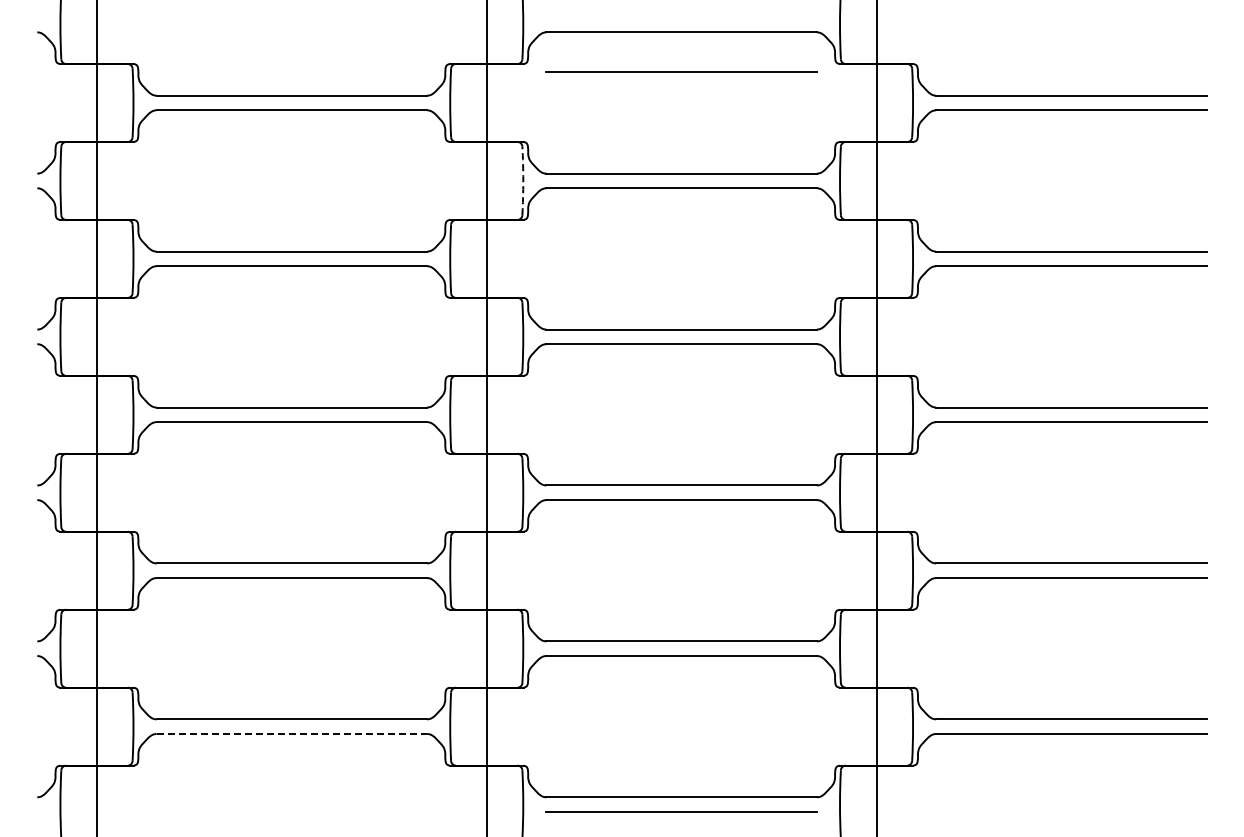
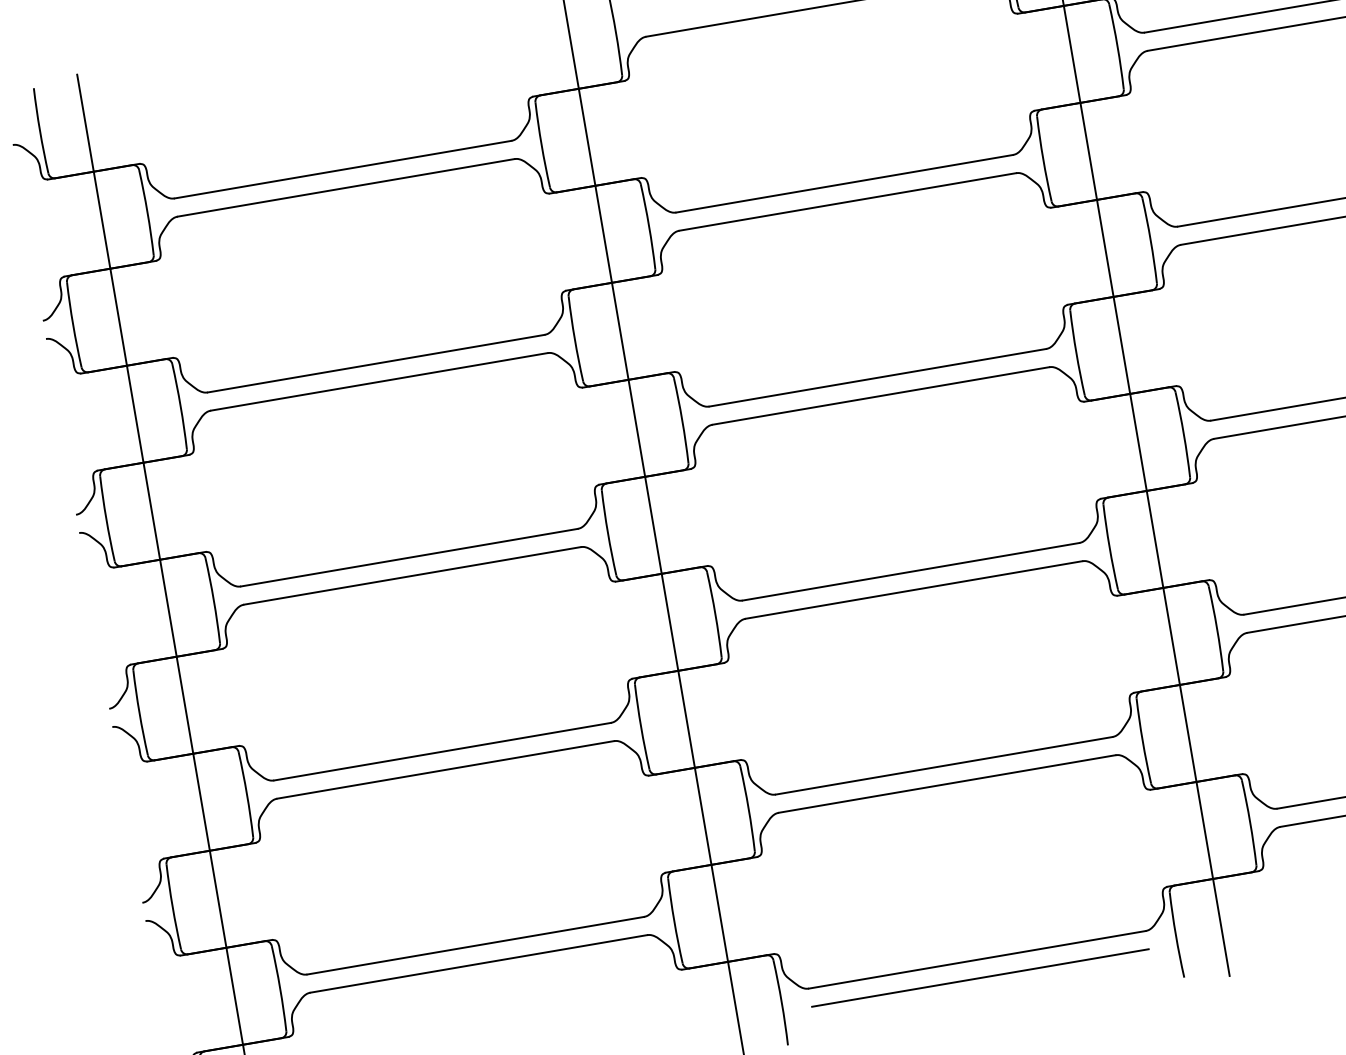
line: (681, 71) -> (822, 56), removed
arc: (523, 180) -> (649, 225), dashed -> solid
line: (292, 733) -> (479, 963), dashed -> solid

